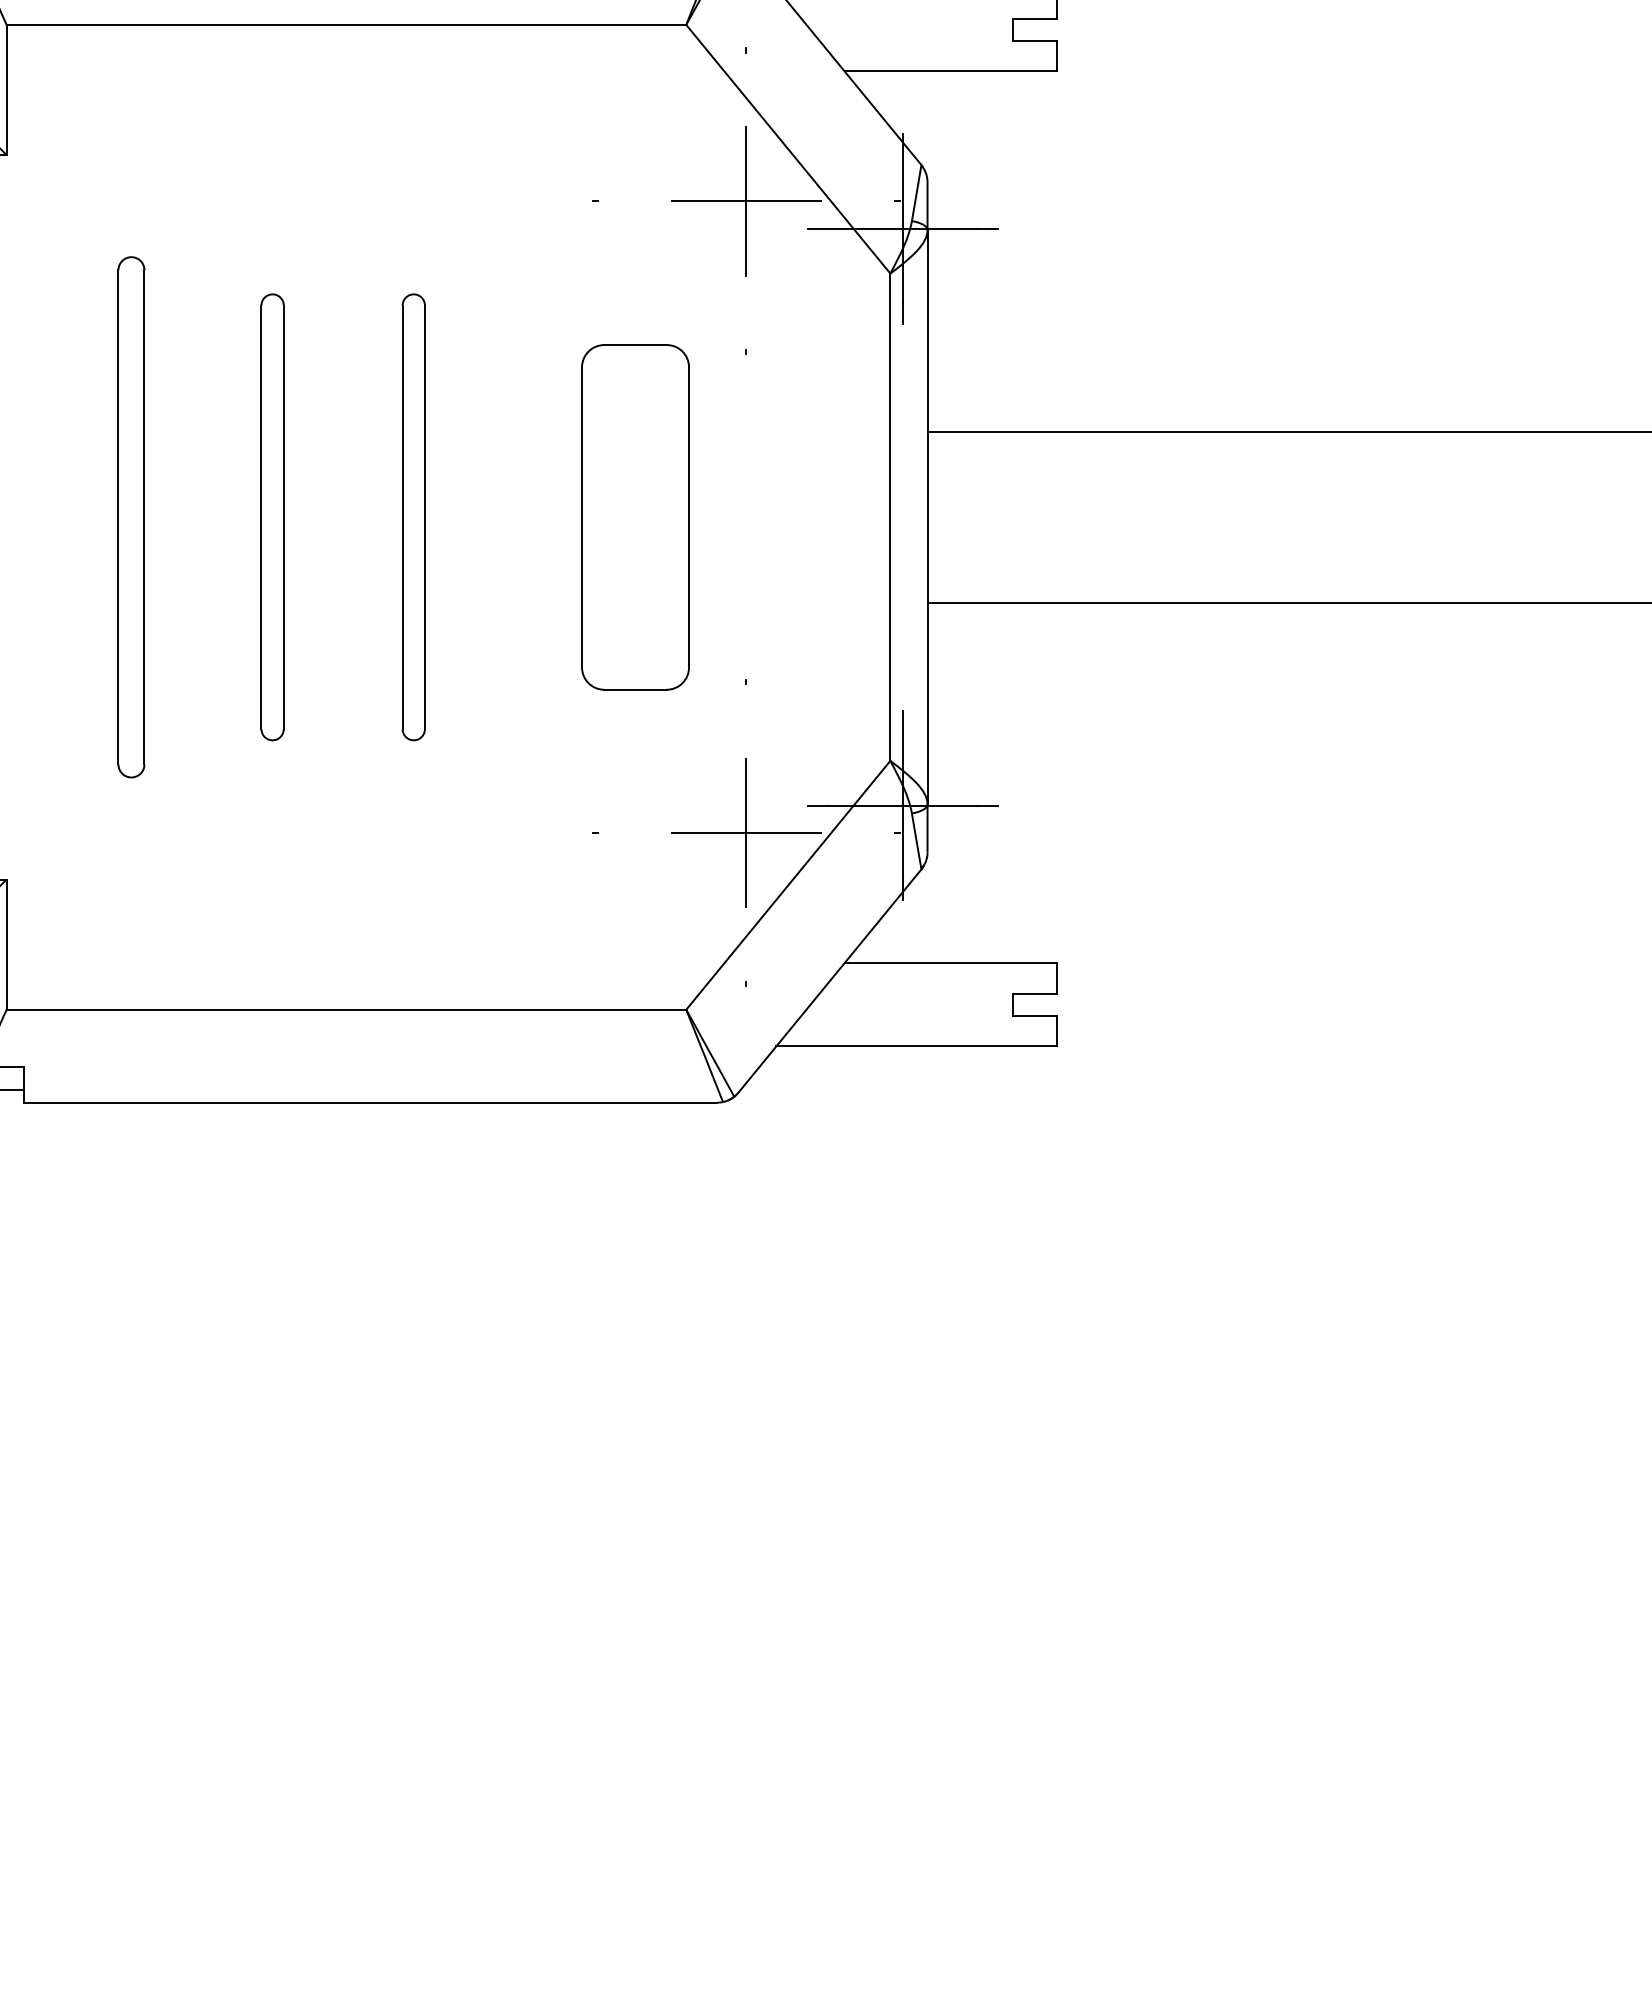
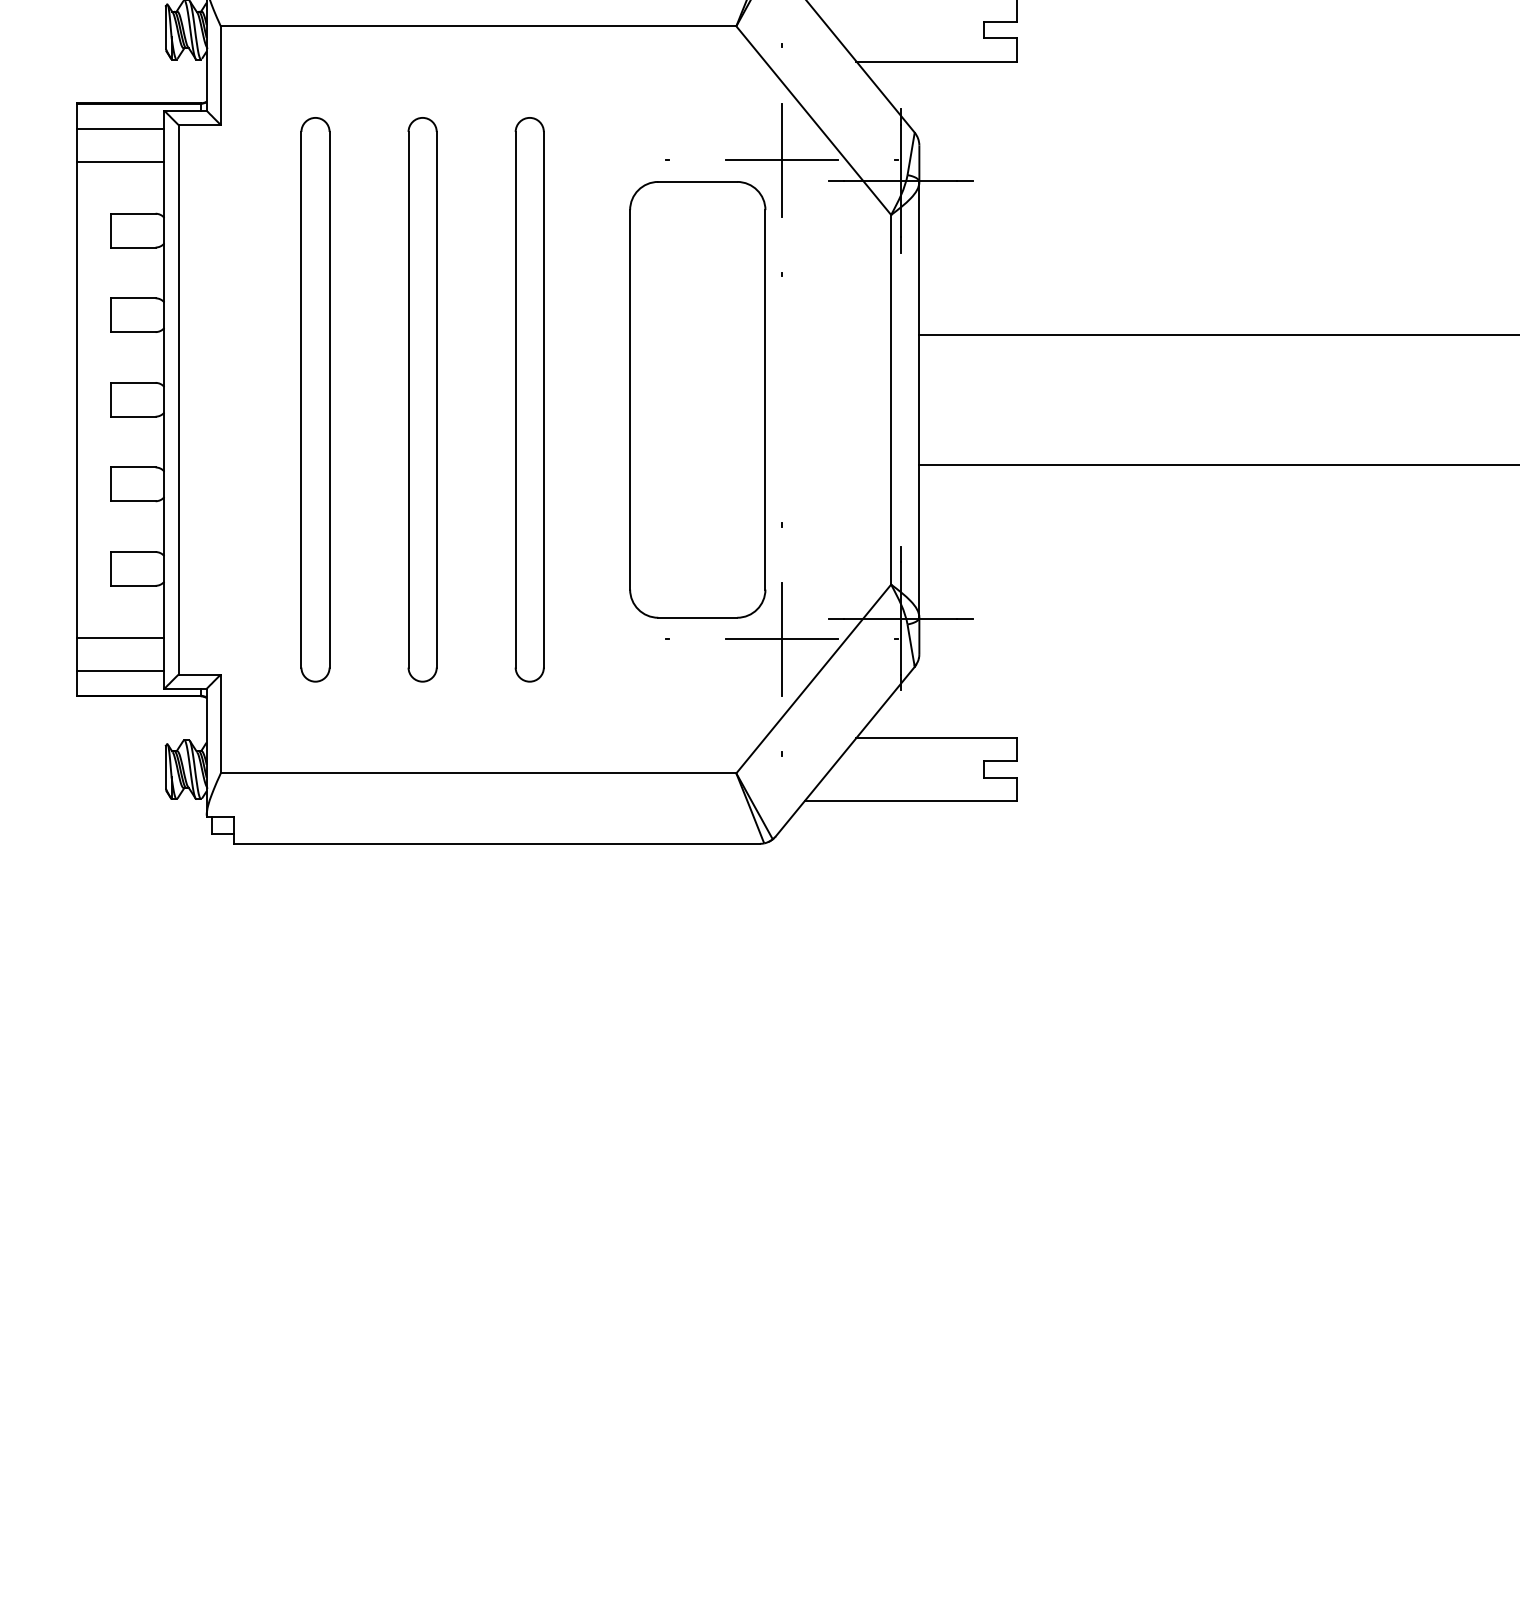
part: (131, 516) -> (315, 399), size x1.43
part: (272, 516) -> (422, 399), size x1.67
part: (413, 516) -> (529, 399), size x1.67
part: (635, 516) -> (697, 399), size x1.67

